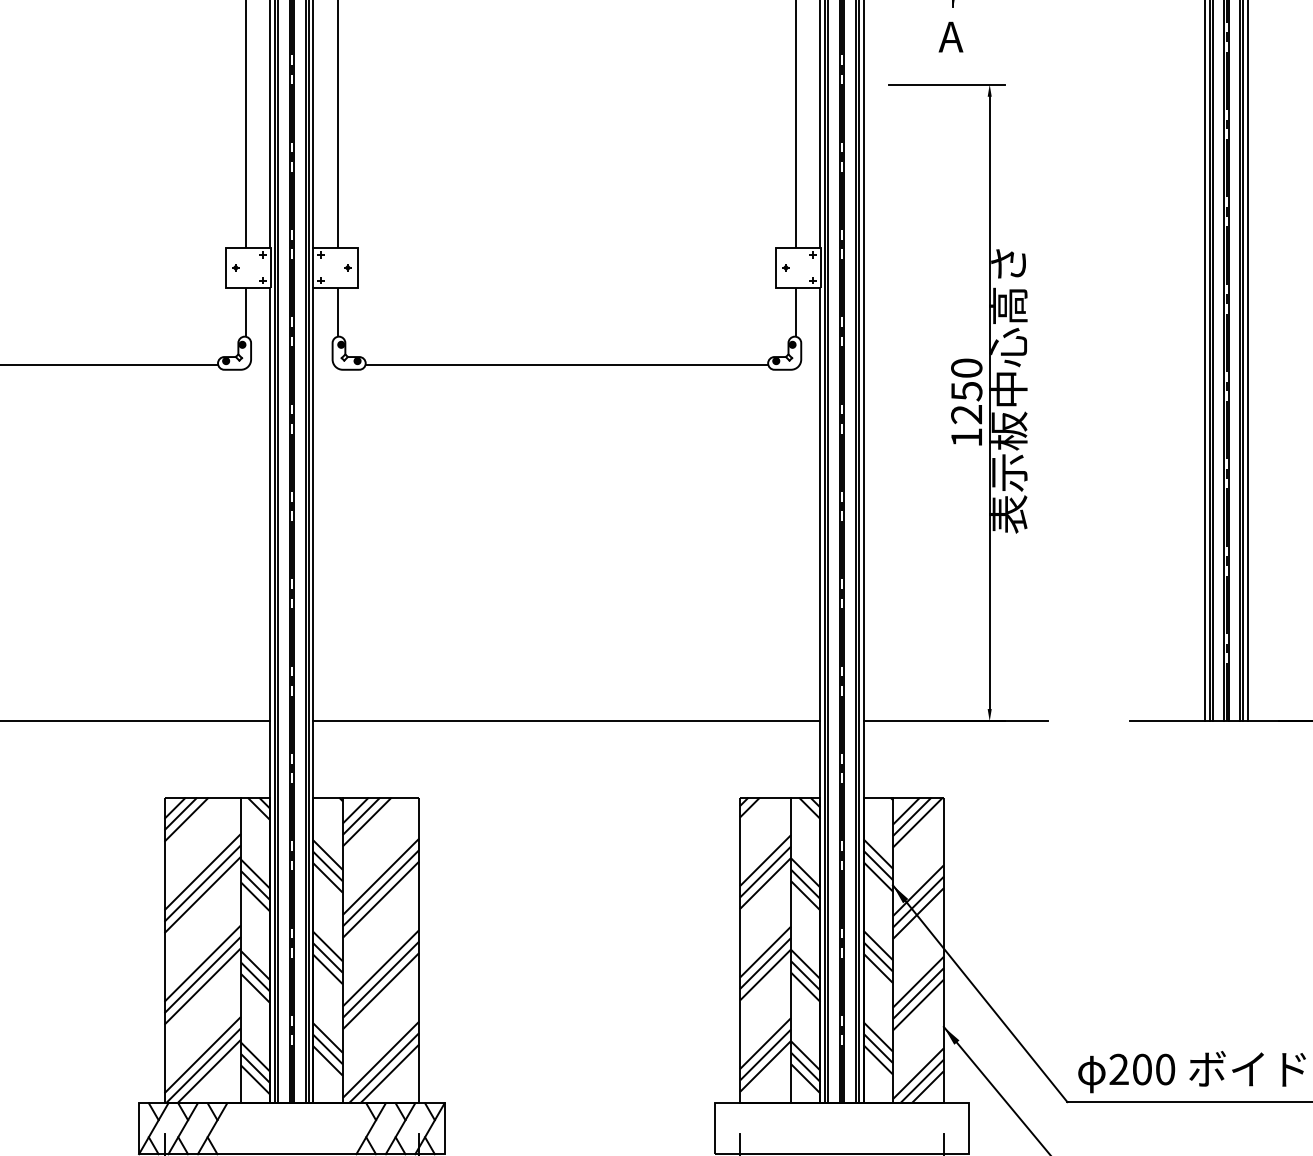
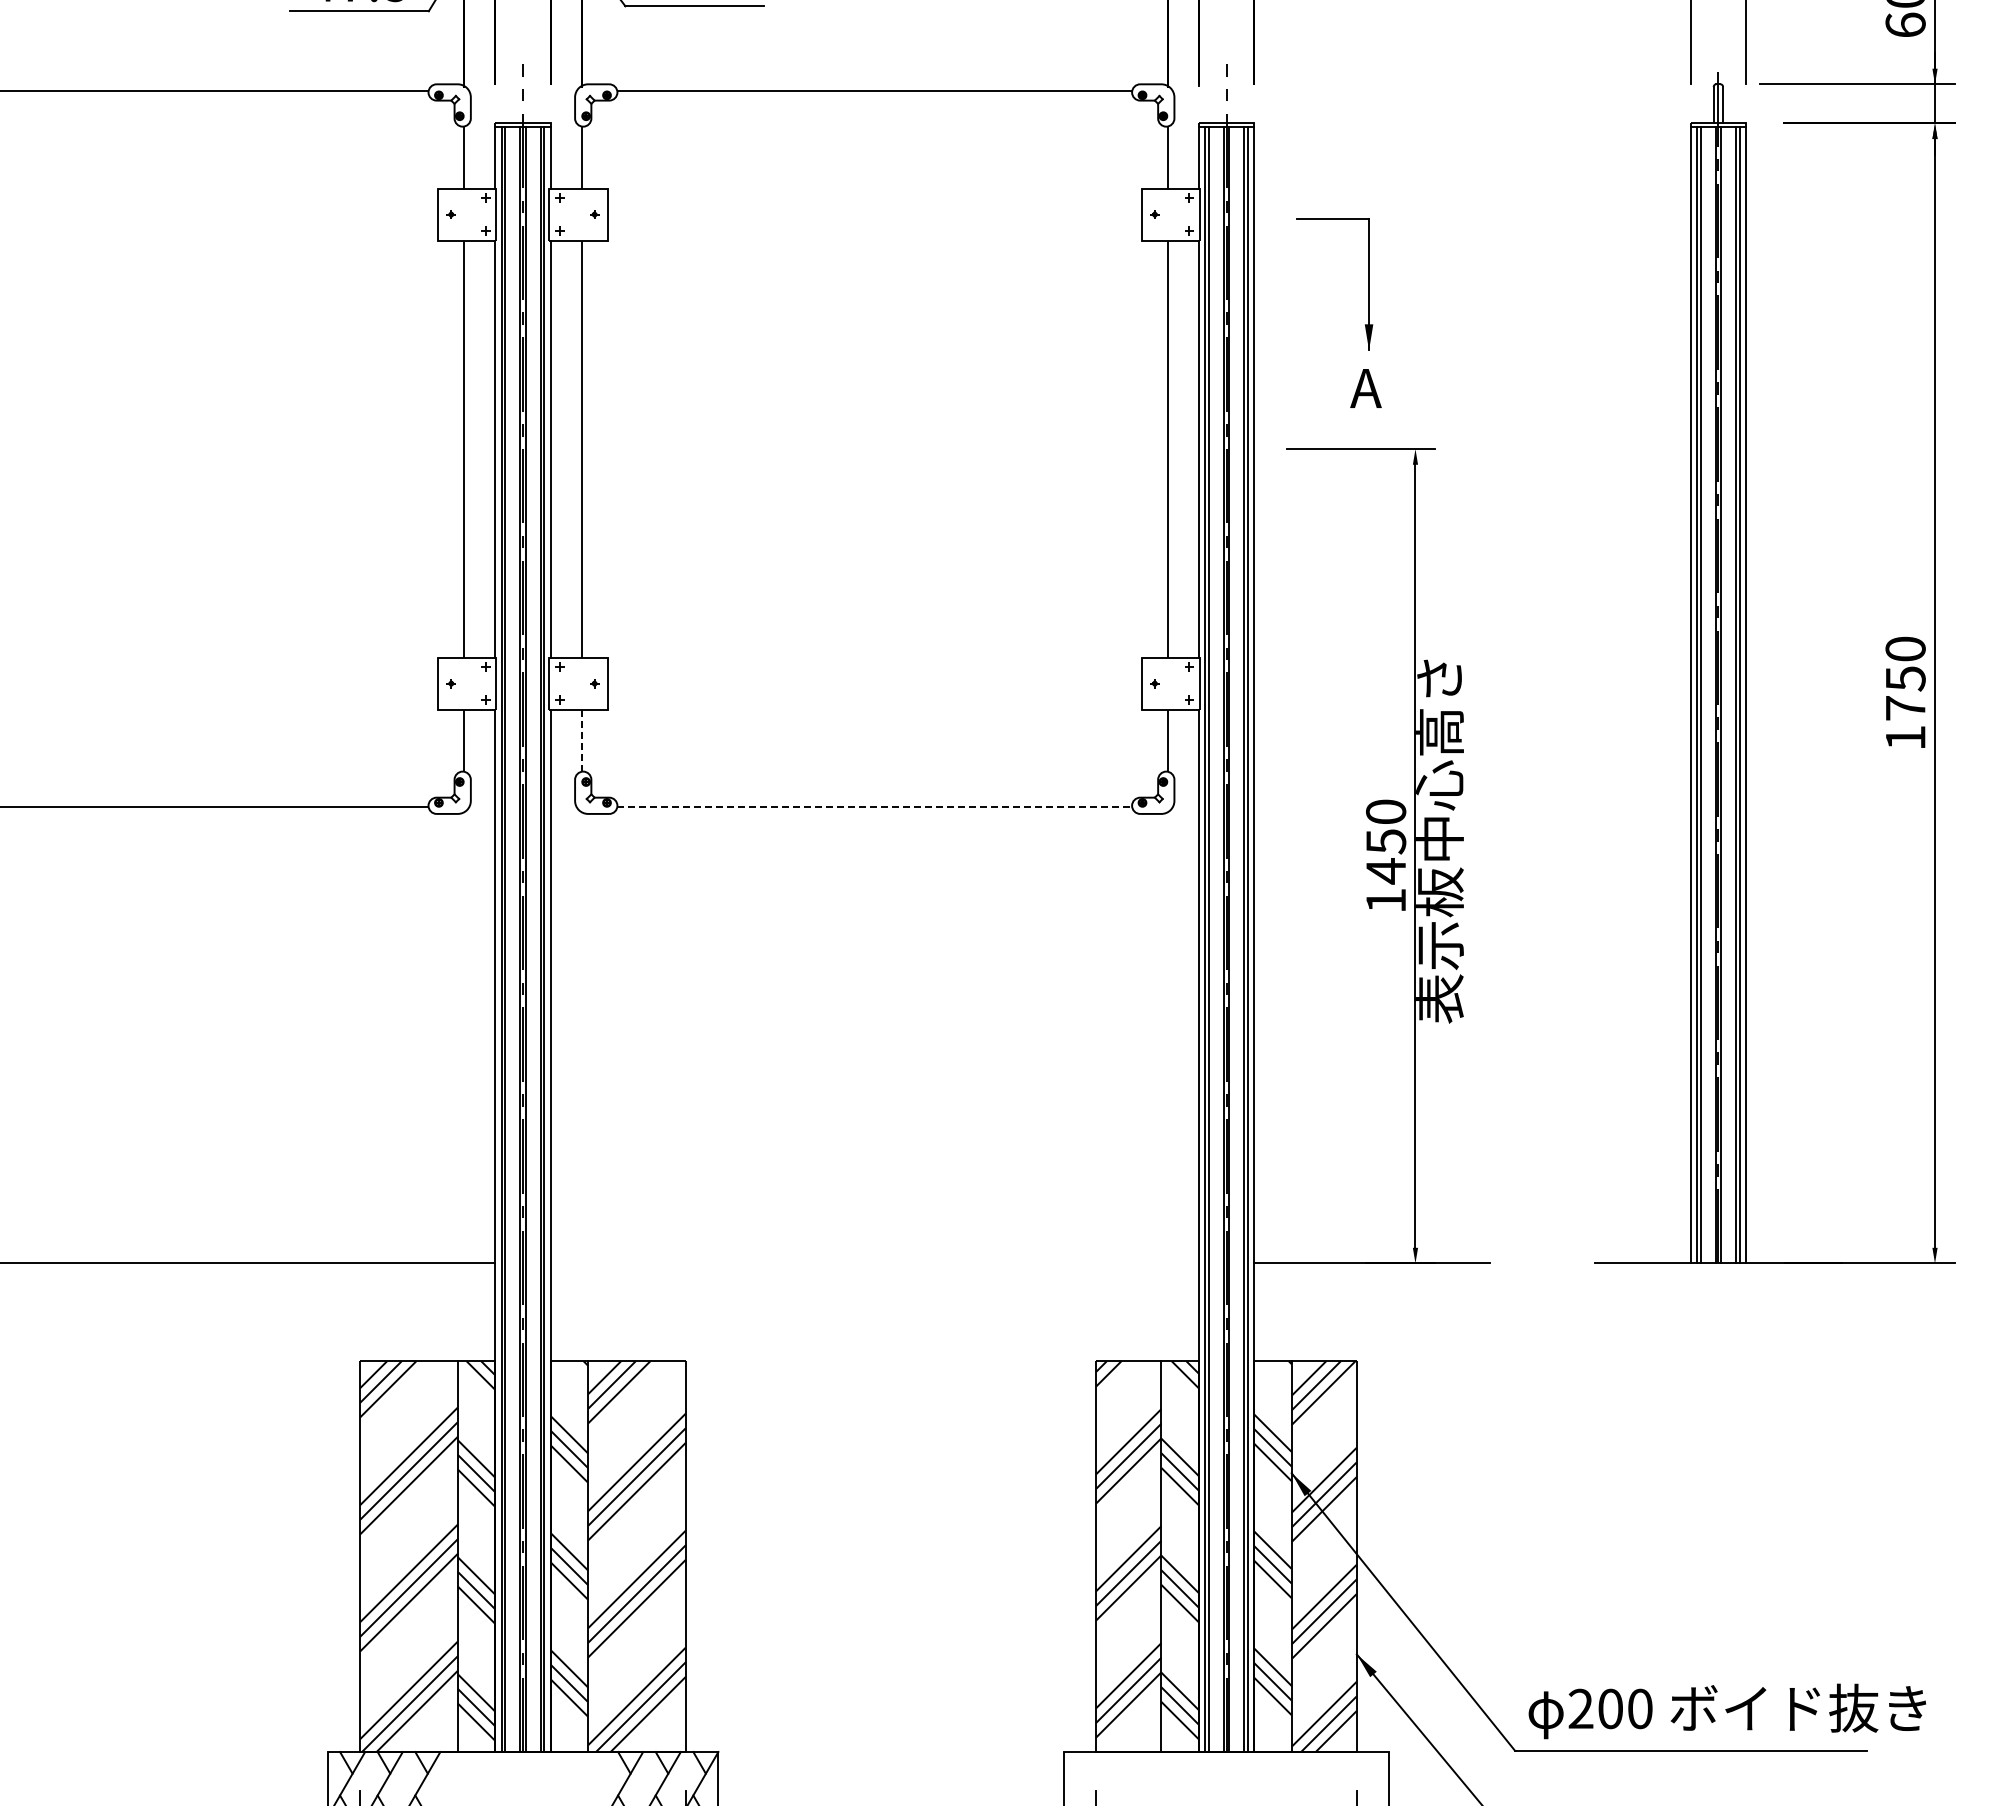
line: (337, 313) -> (581, 741), solid -> dashed
line: (567, 364) -> (875, 807), solid -> dashed
text: (966, 414) -> (1385, 871), 1250 -> 1450
line: (566, 721) -> (874, 1263), removed

